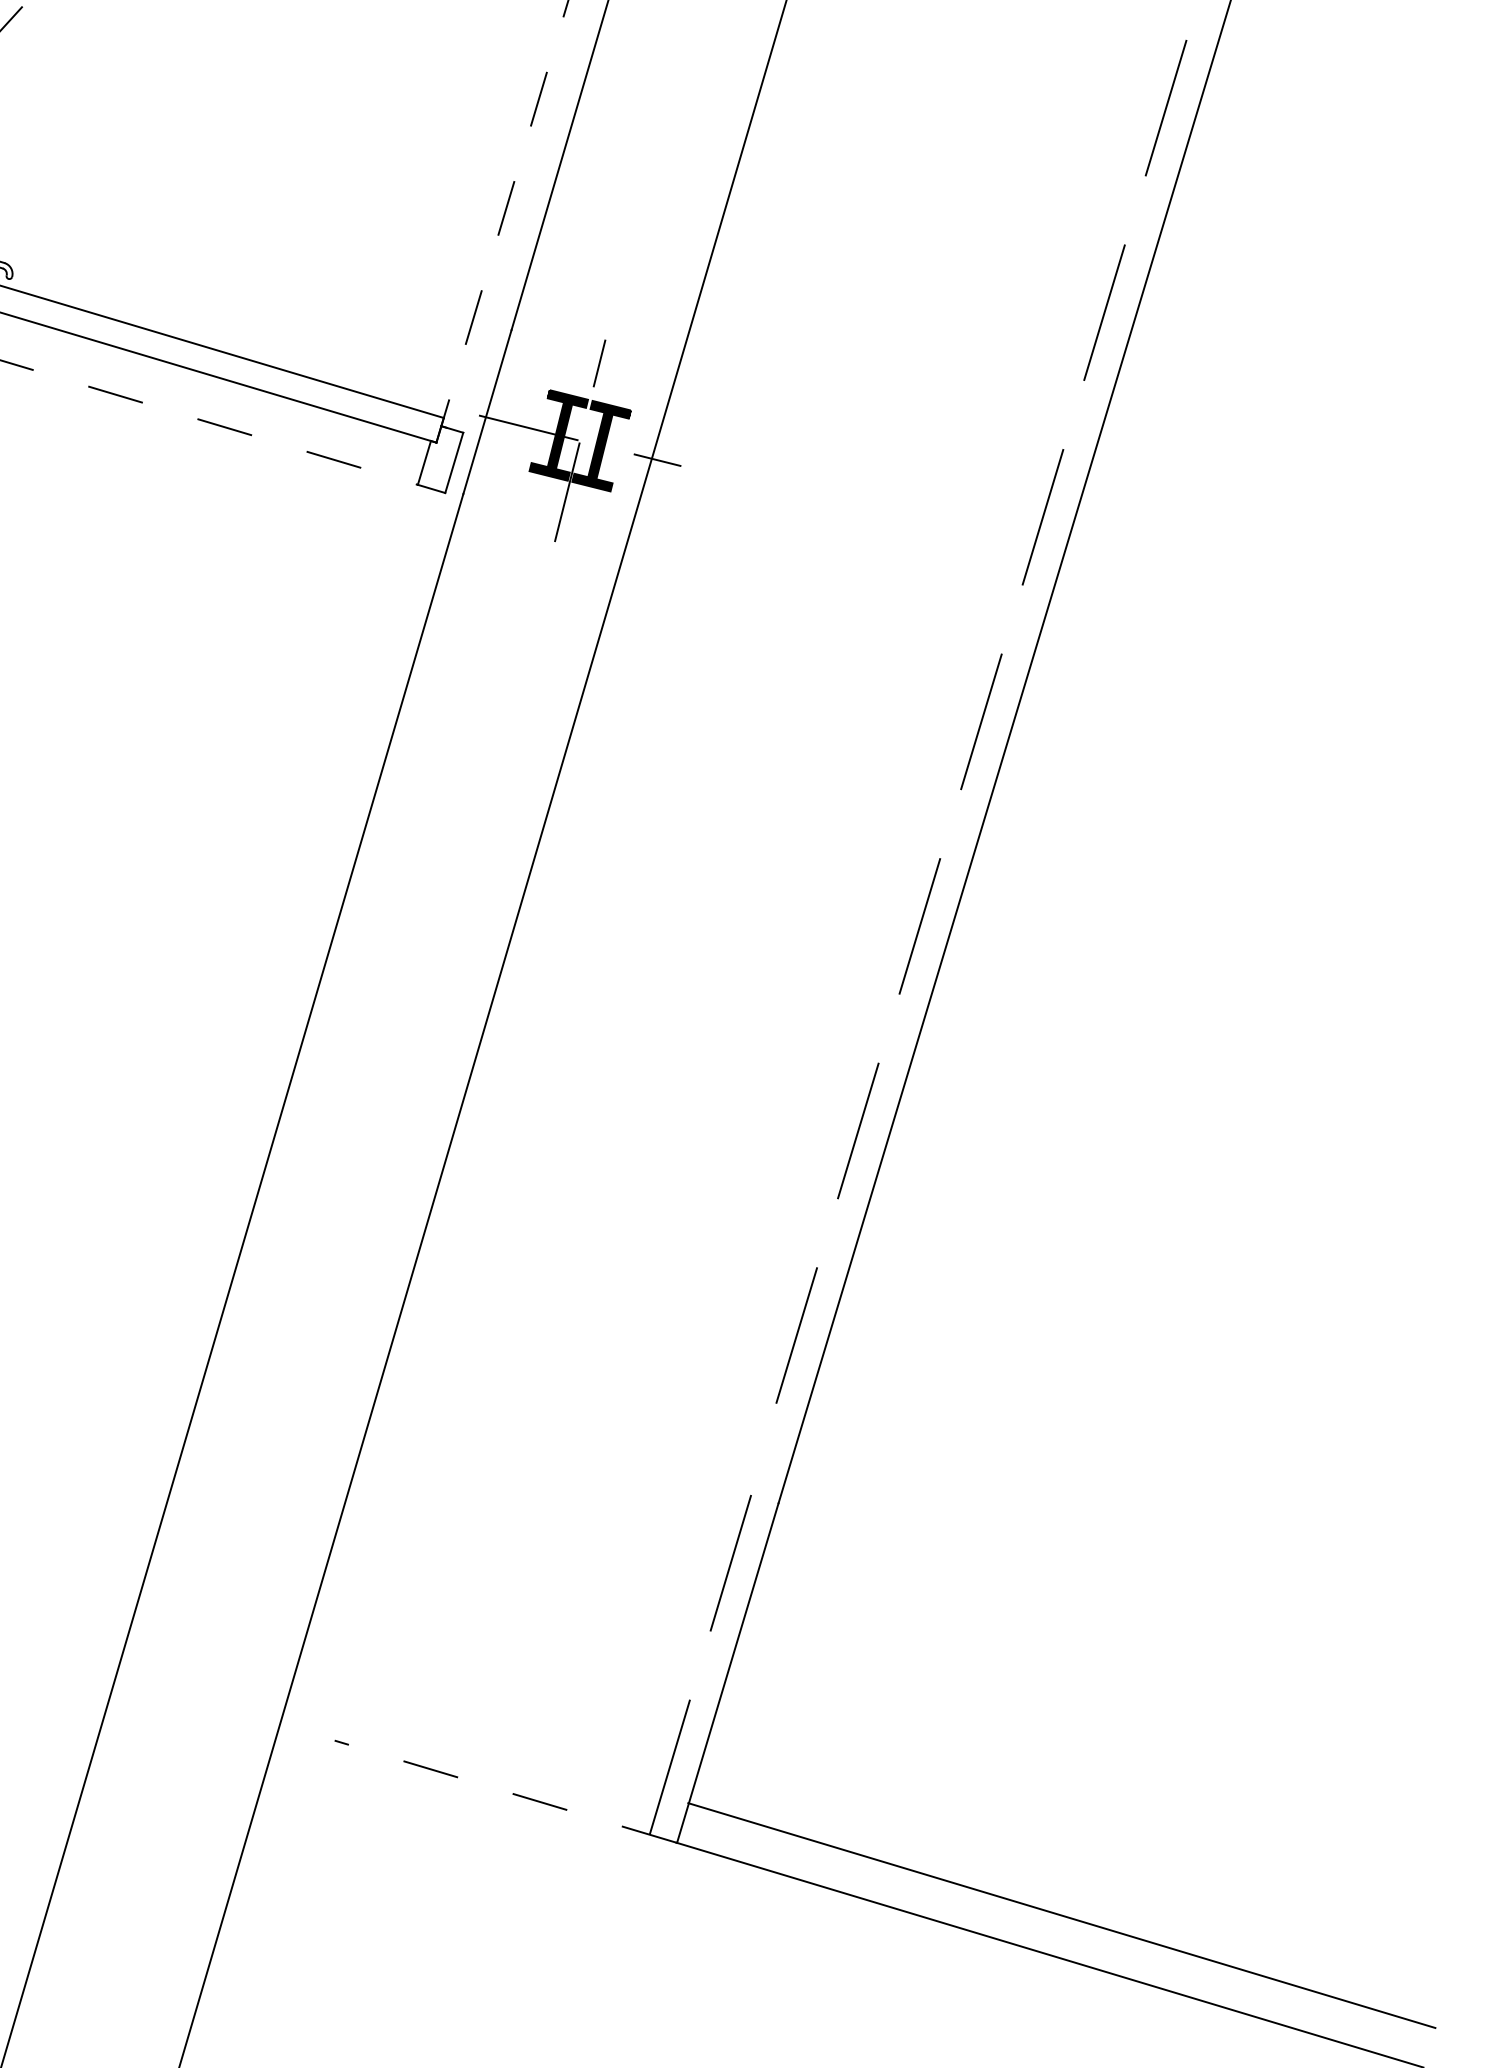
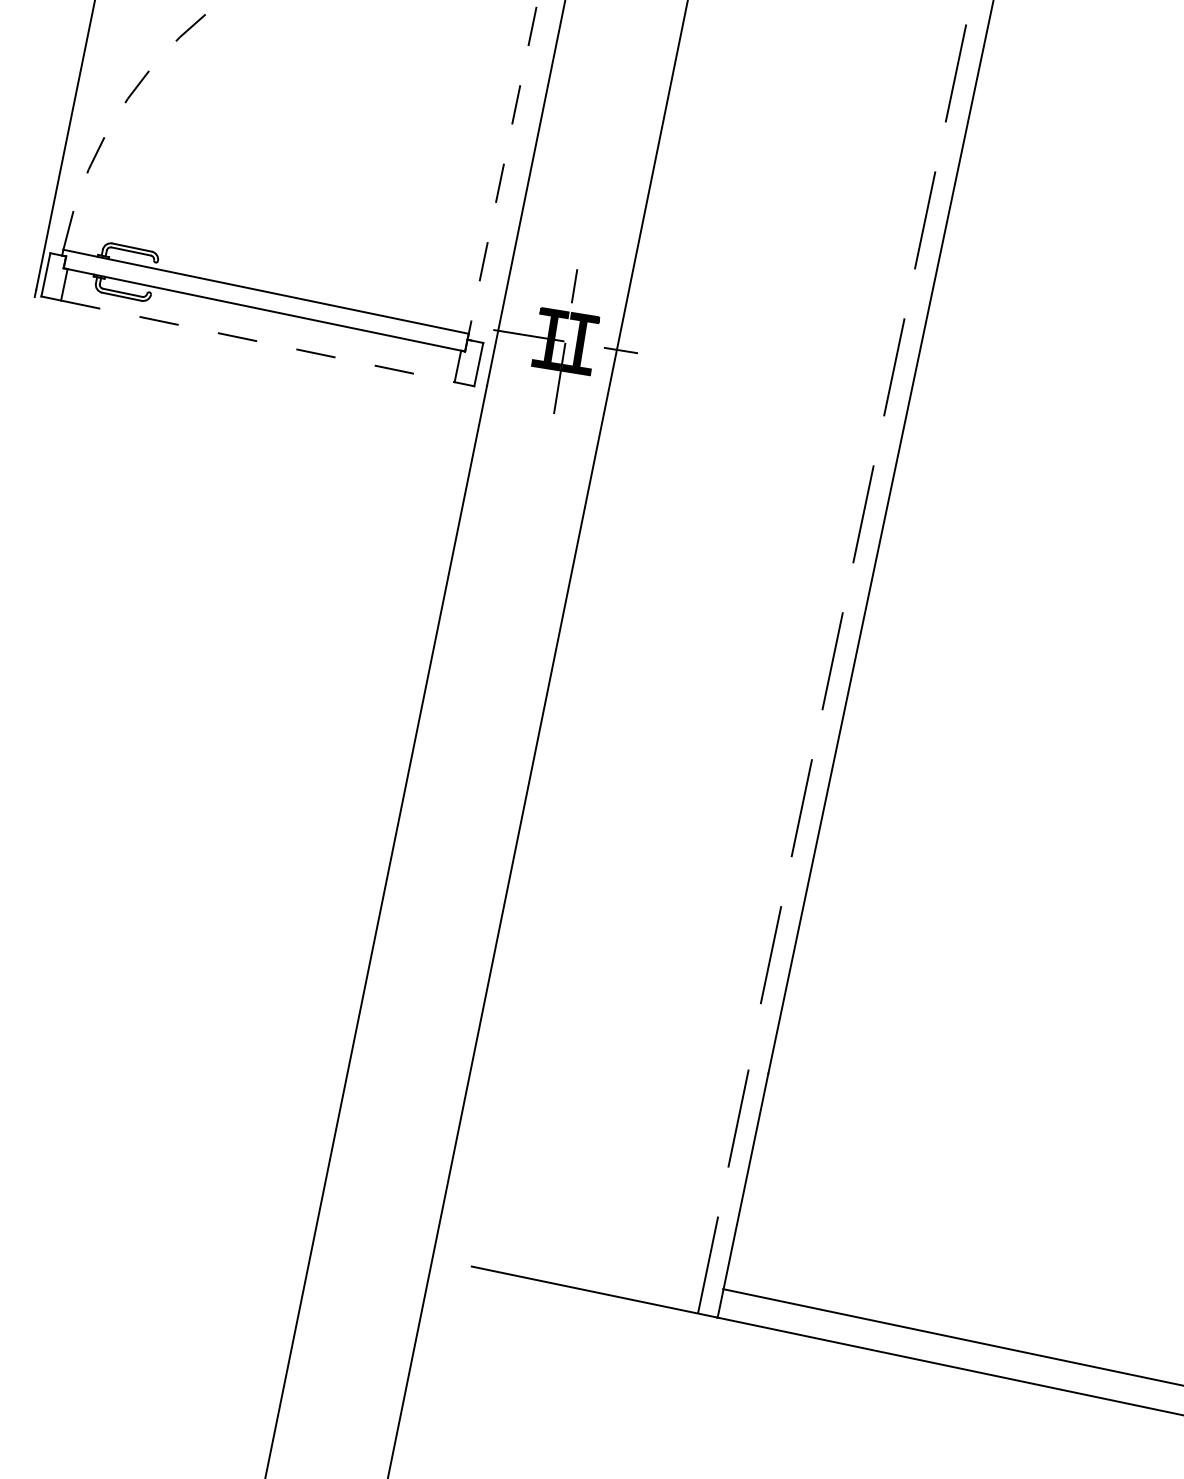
line: (504, 1790) -> (593, 1291), dashed -> solid

